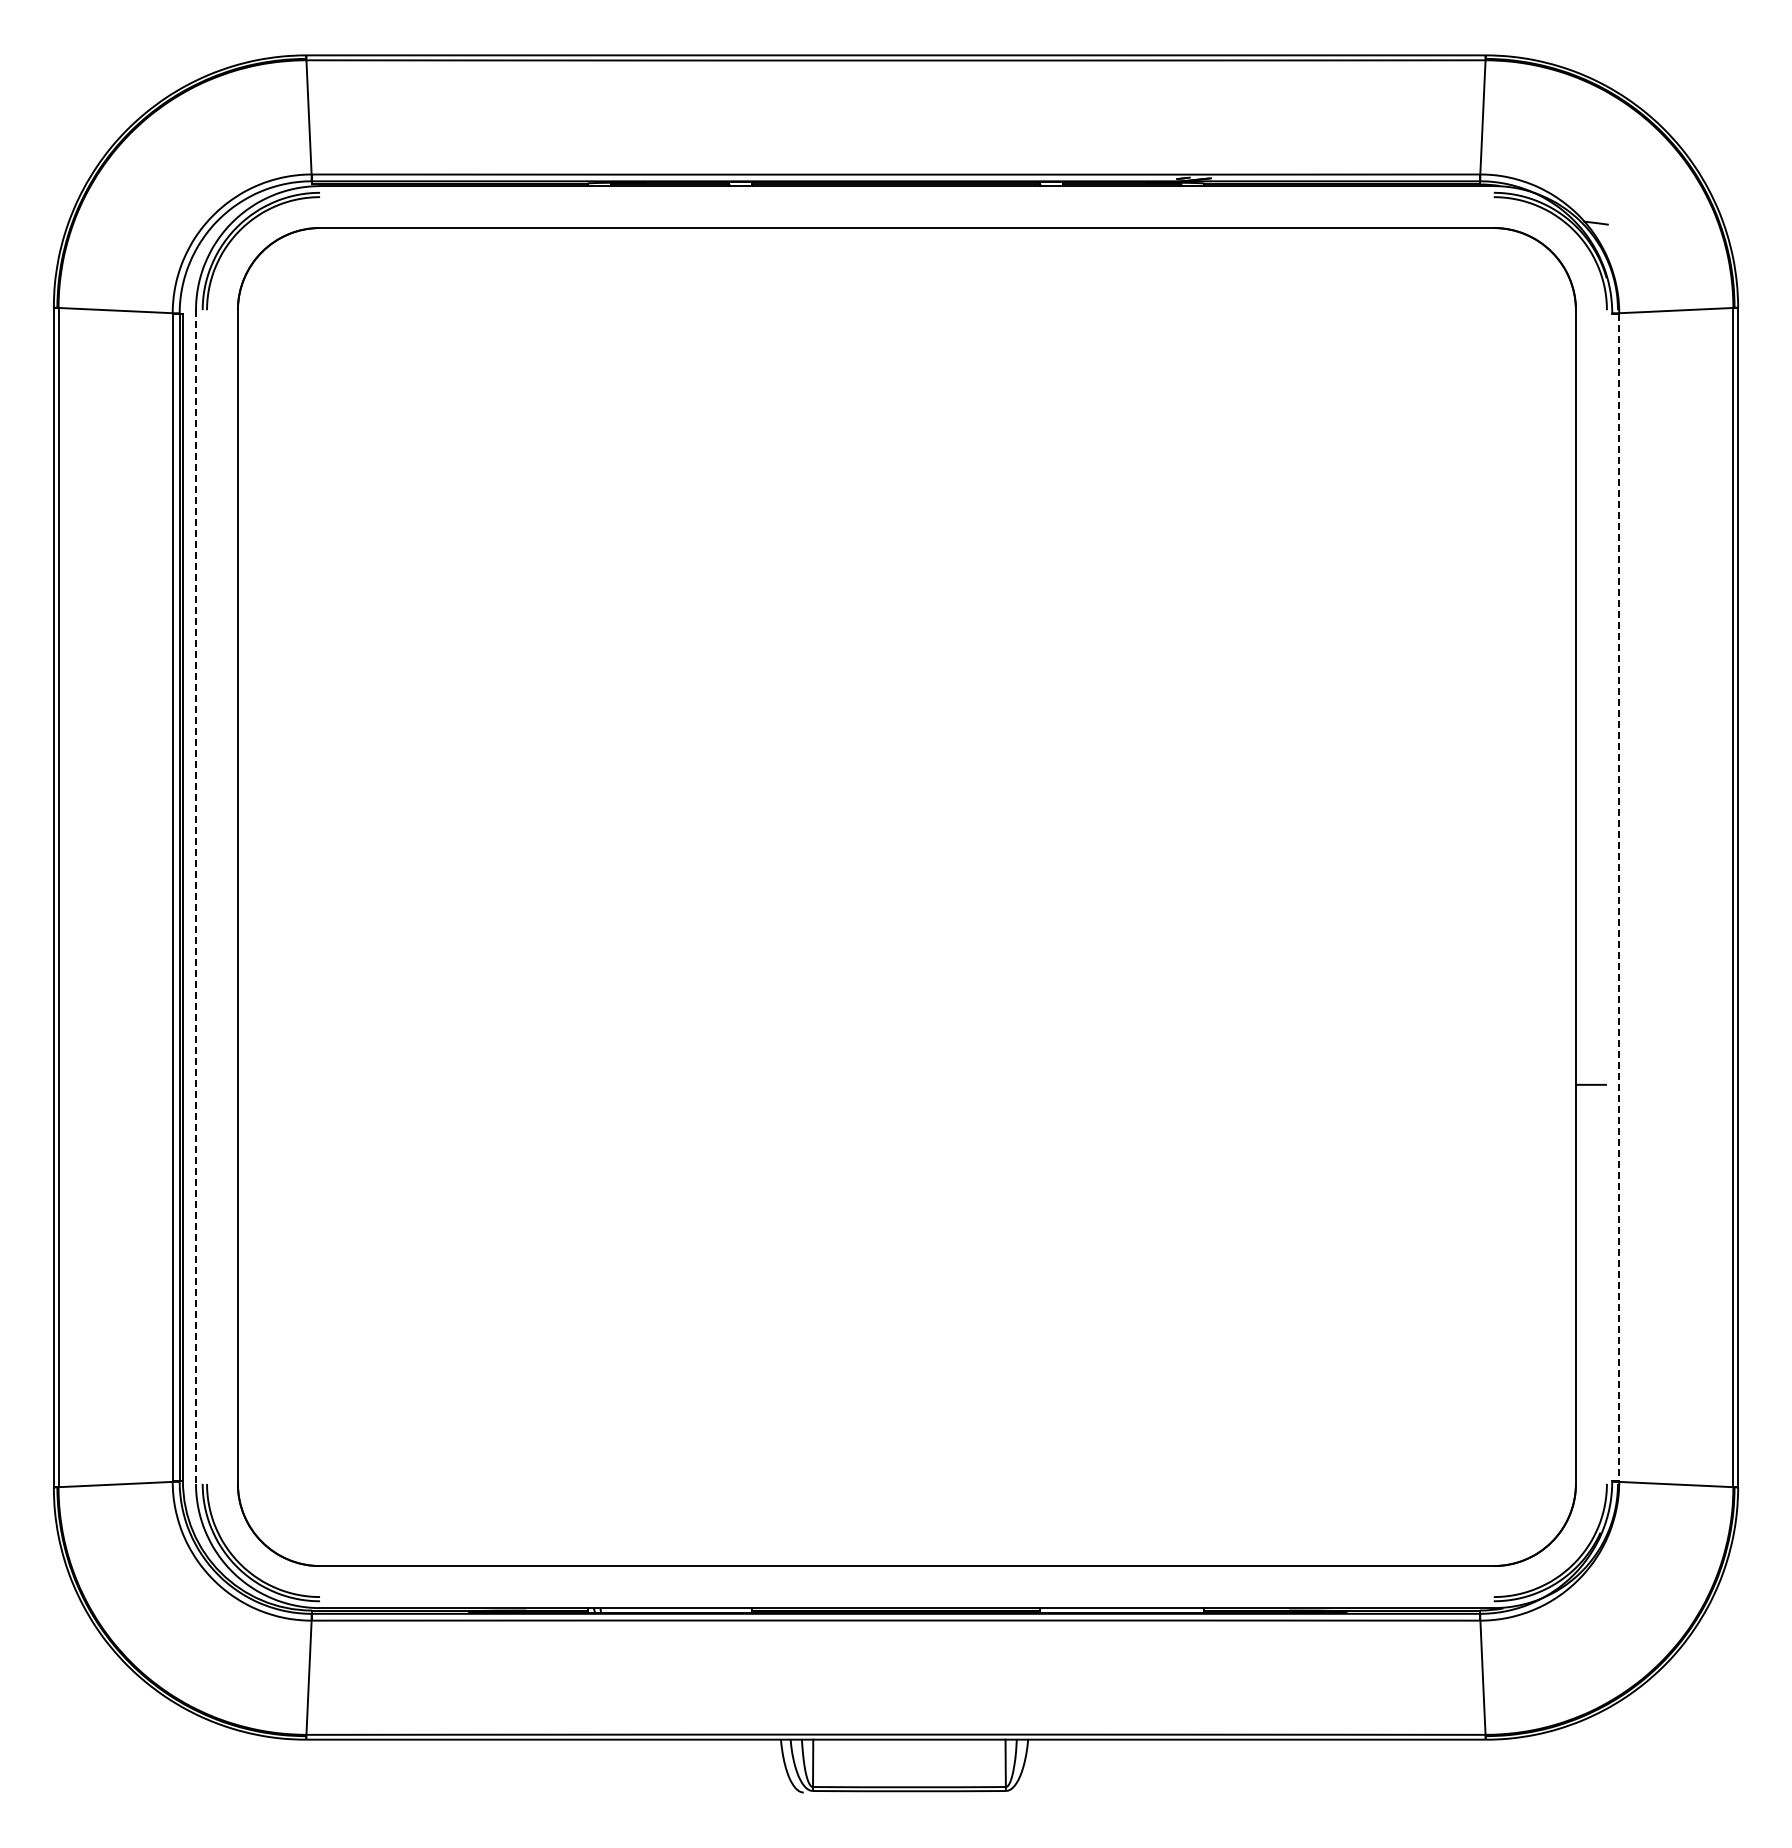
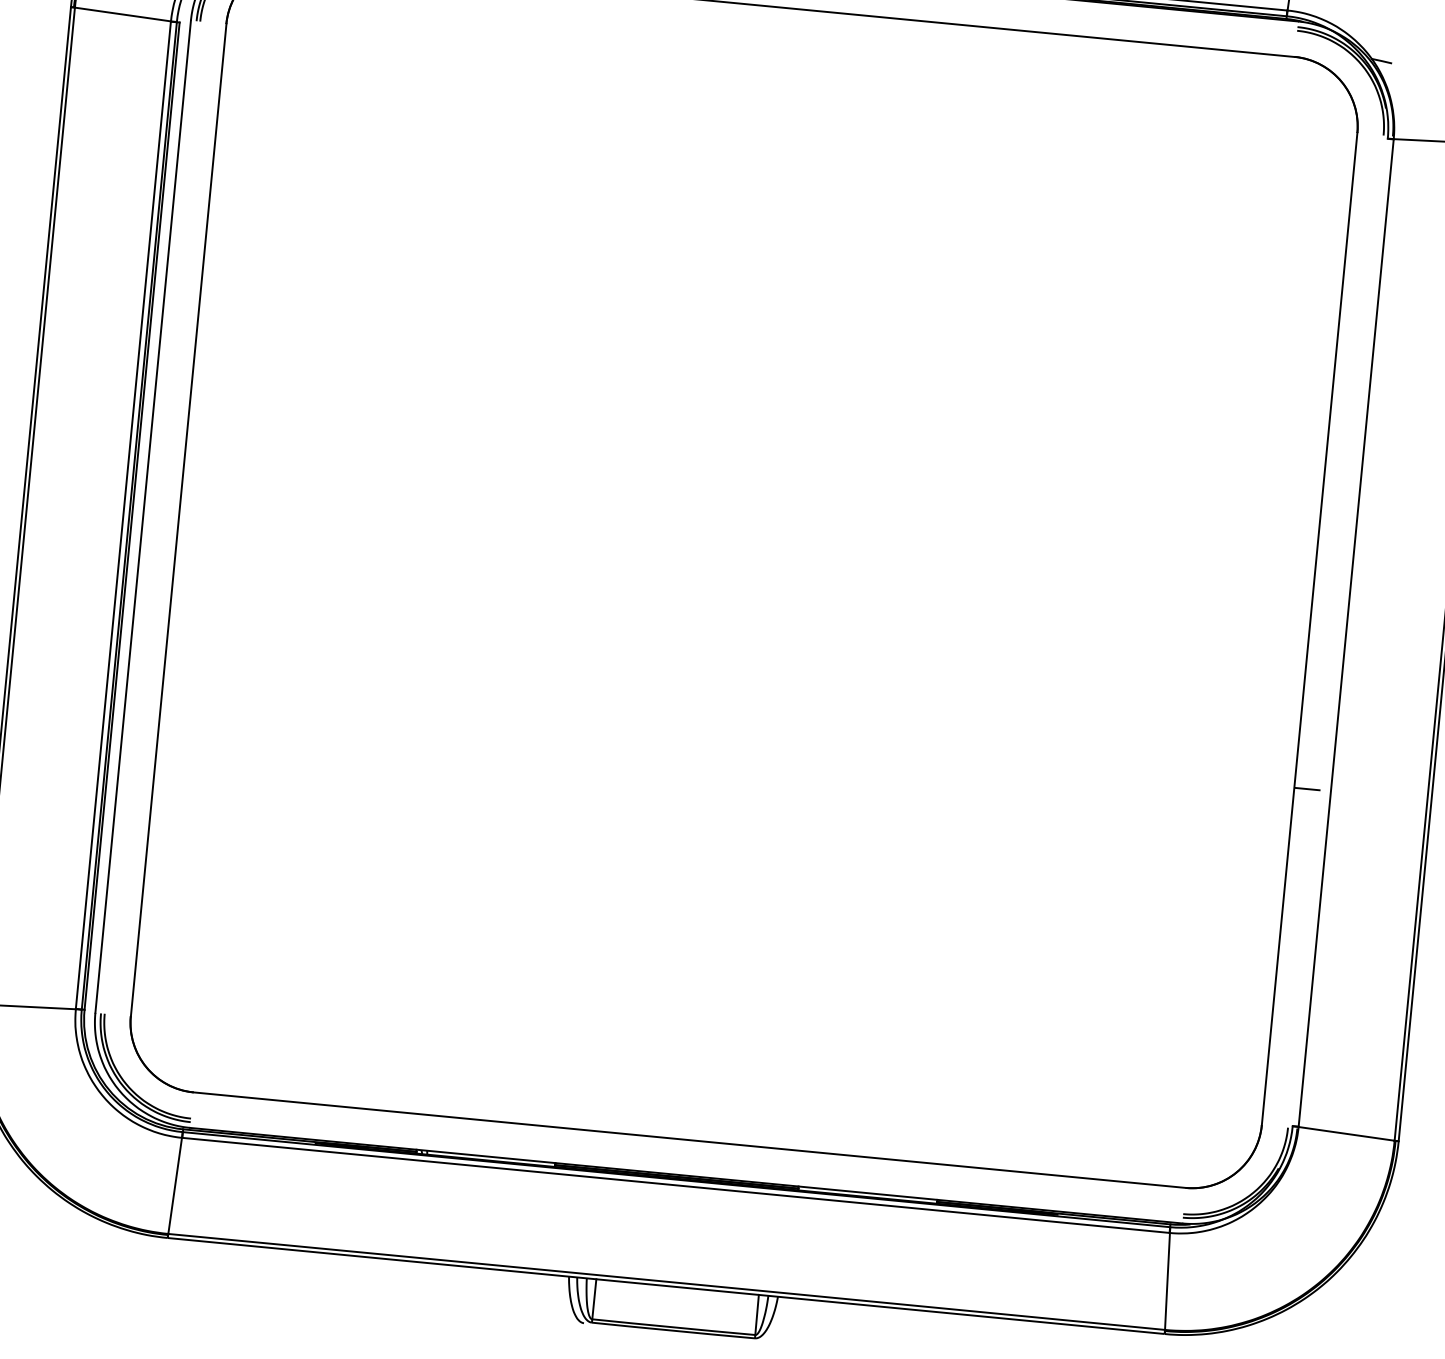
line: (196, 897) -> (143, 517), dashed -> solid
line: (1619, 897) -> (1346, 633), dashed -> solid

